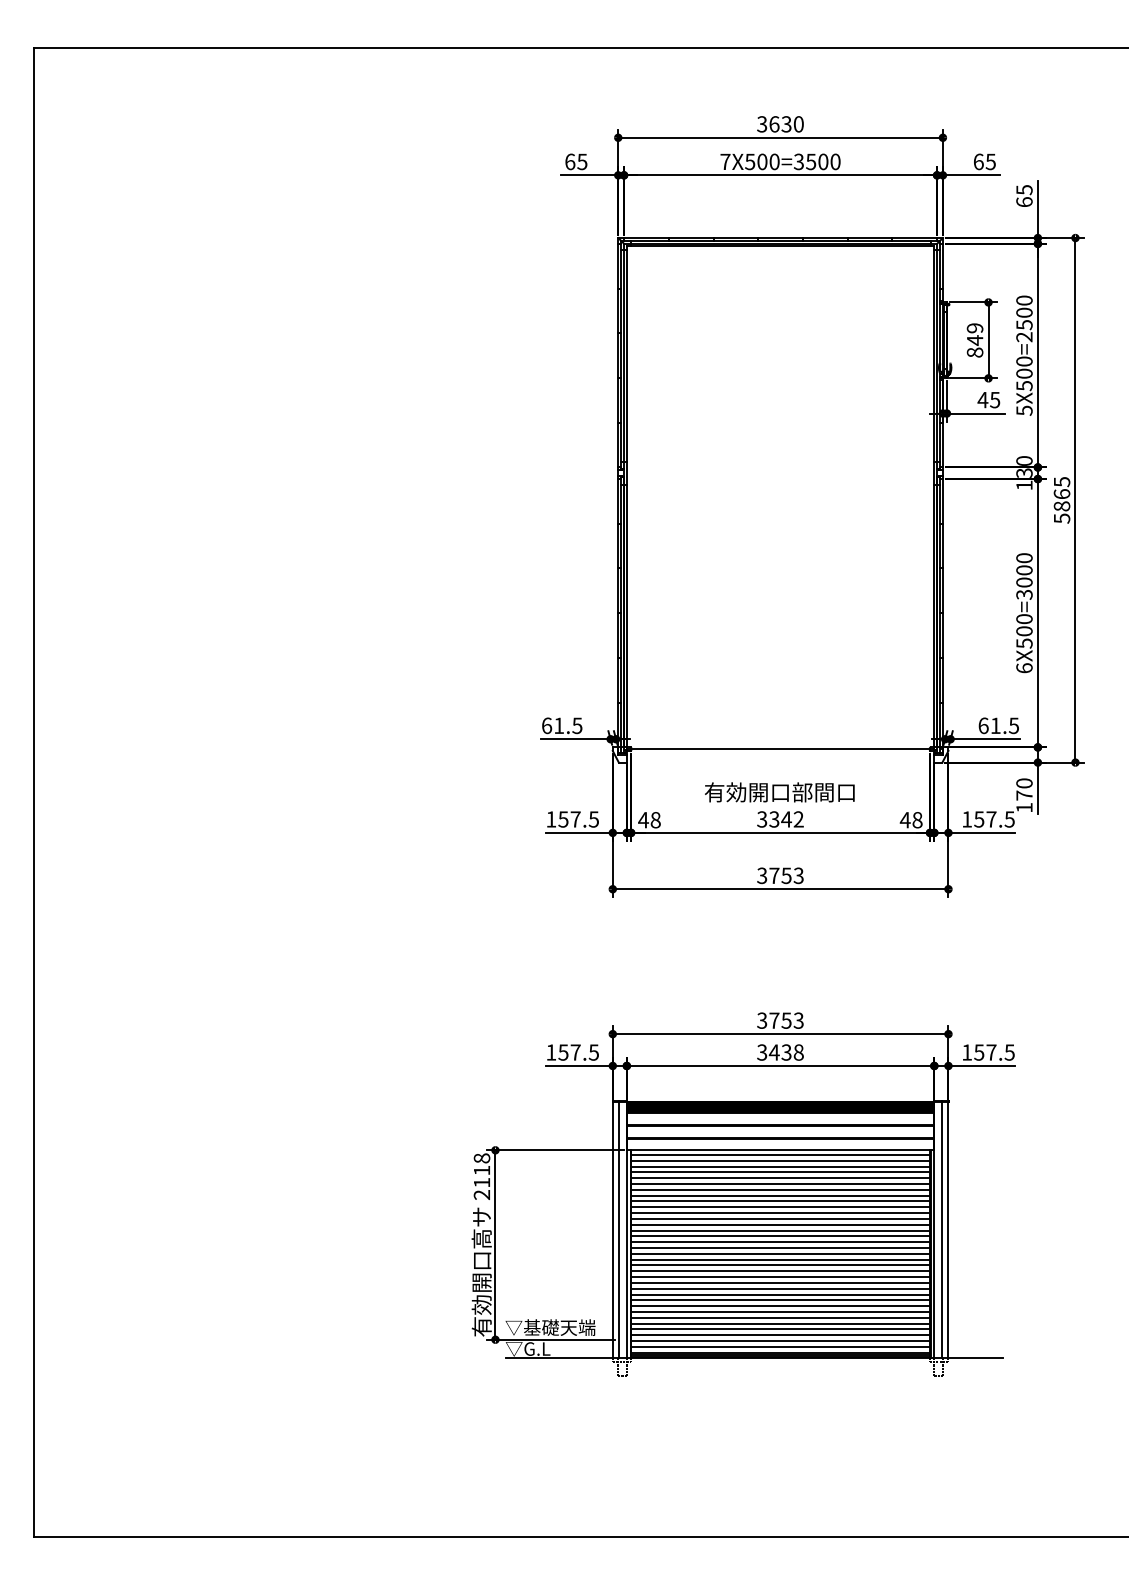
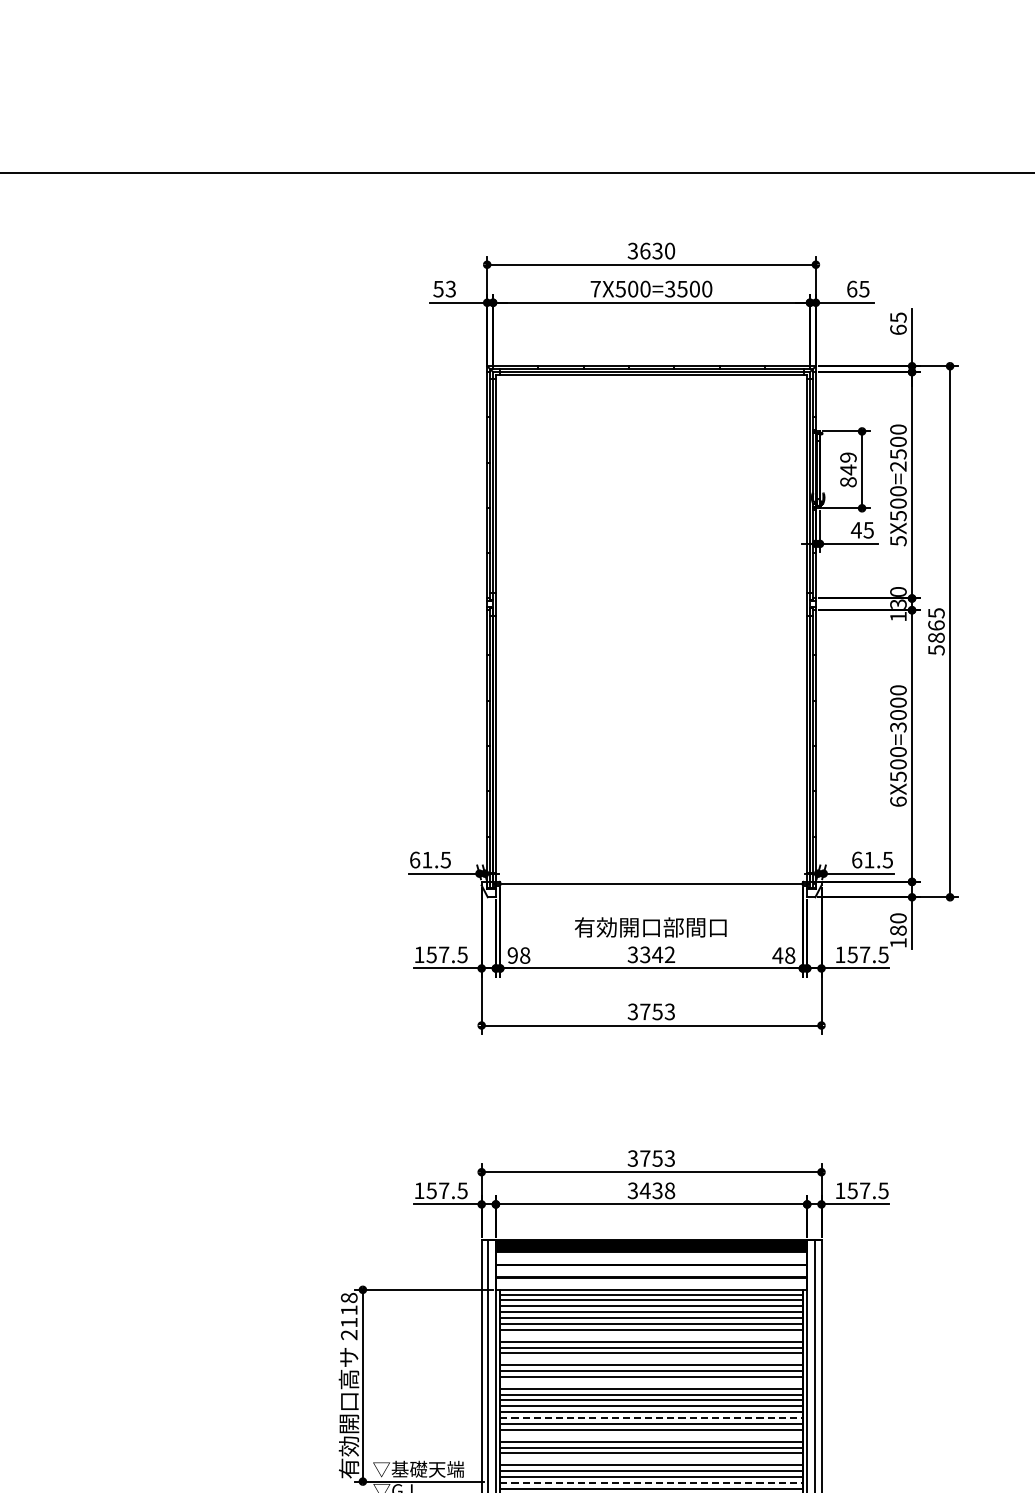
text: (576, 161) -> (444, 288), 65 -> 53
text: (1024, 795) -> (898, 930), 170 -> 180
text: (643, 819) -> (512, 954), 48 -> 98
line: (780, 1195) -> (651, 1335), removed
line: (780, 1218) -> (651, 1358), removed
line: (780, 1242) -> (651, 1383), removed
line: (781, 1277) -> (652, 1418), solid -> dashed
line: (780, 1294) -> (651, 1435), removed
line: (780, 1317) -> (651, 1459), removed
line: (781, 1341) -> (652, 1483), solid -> dashed

